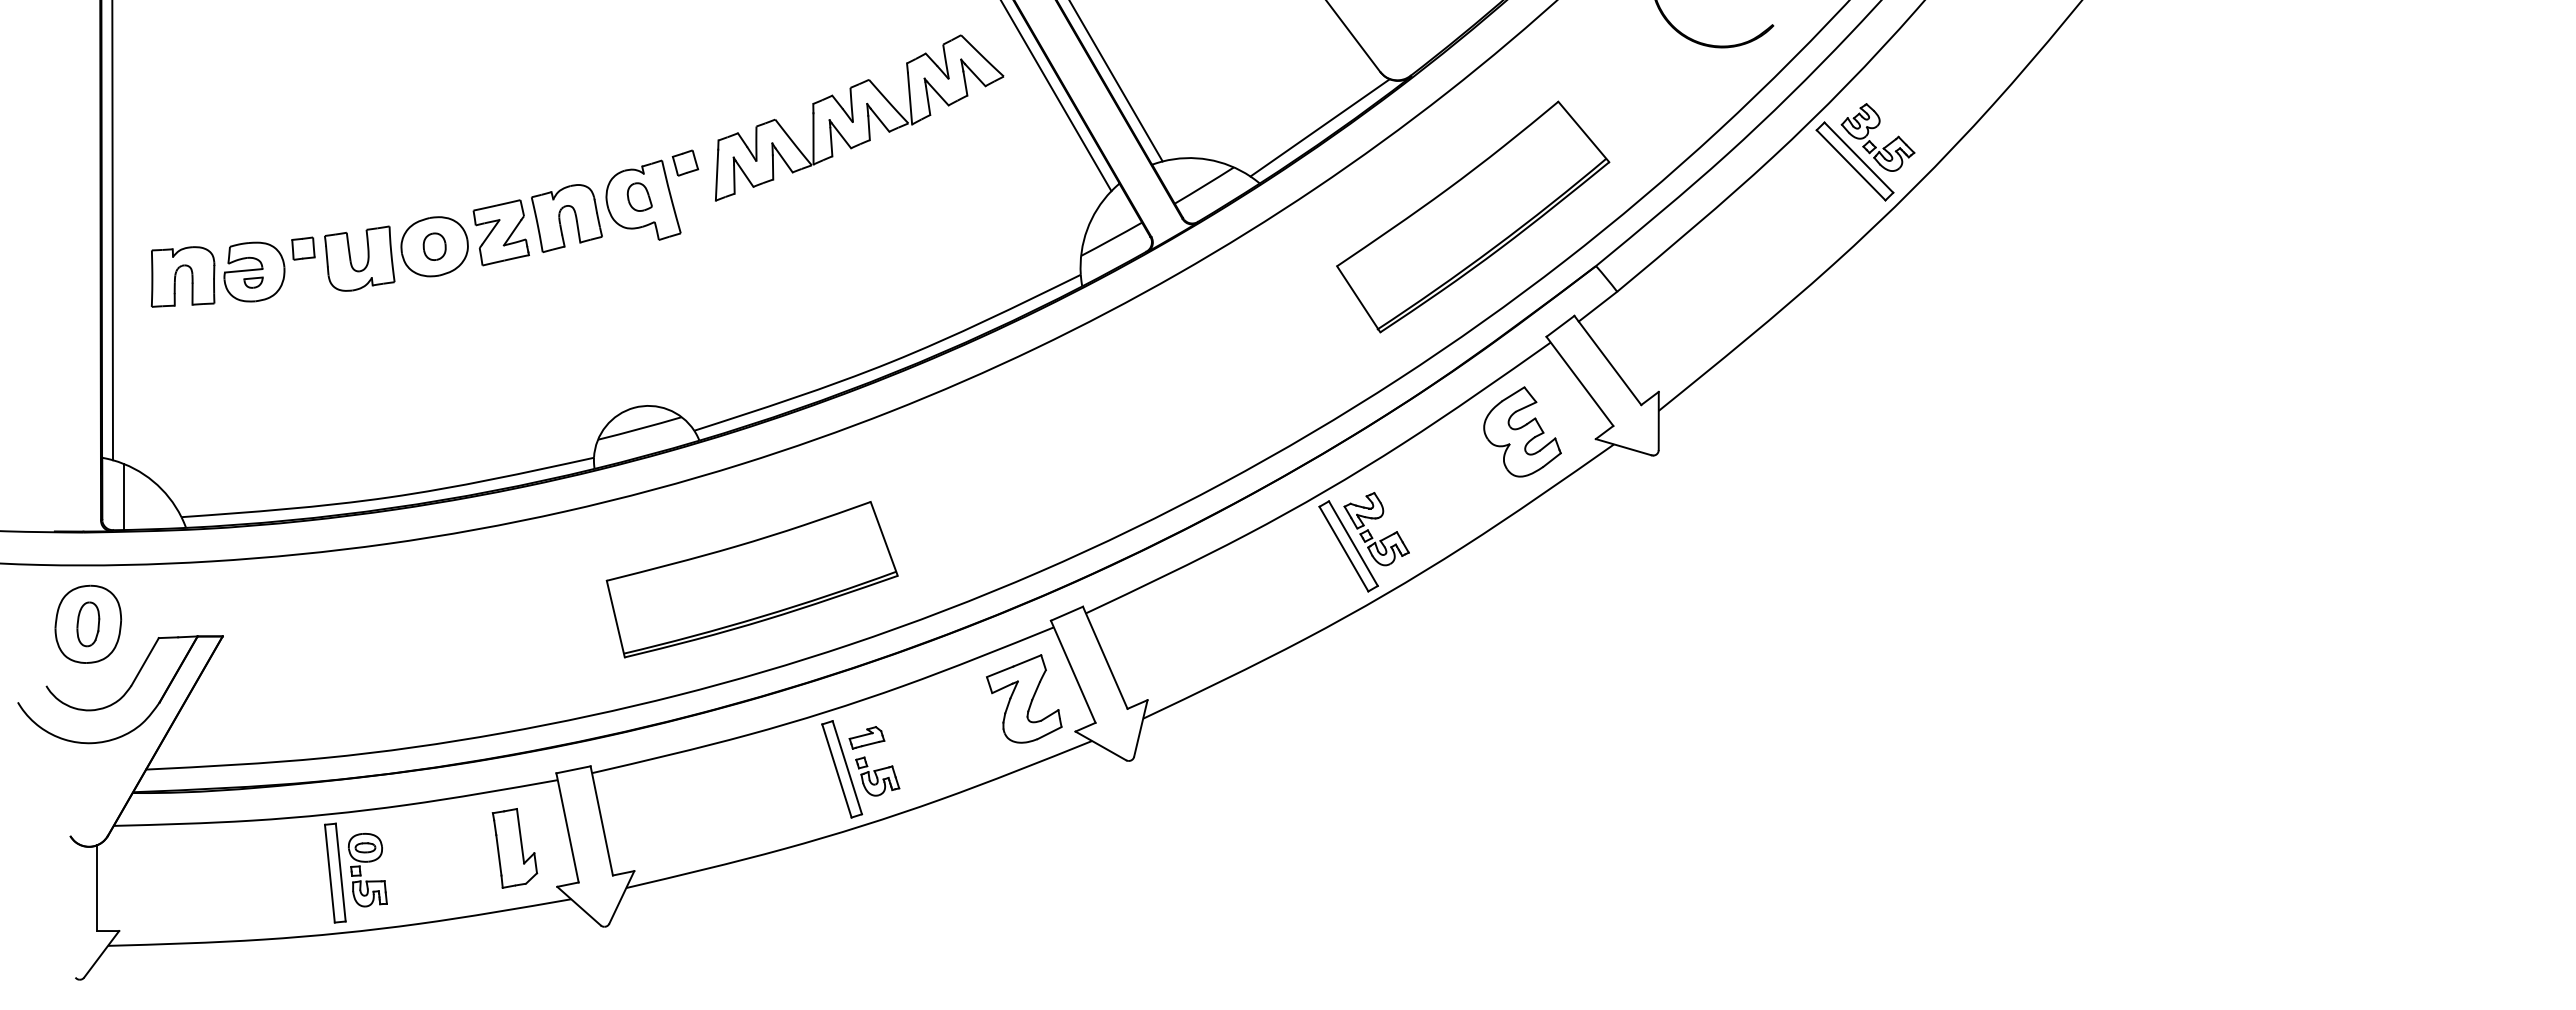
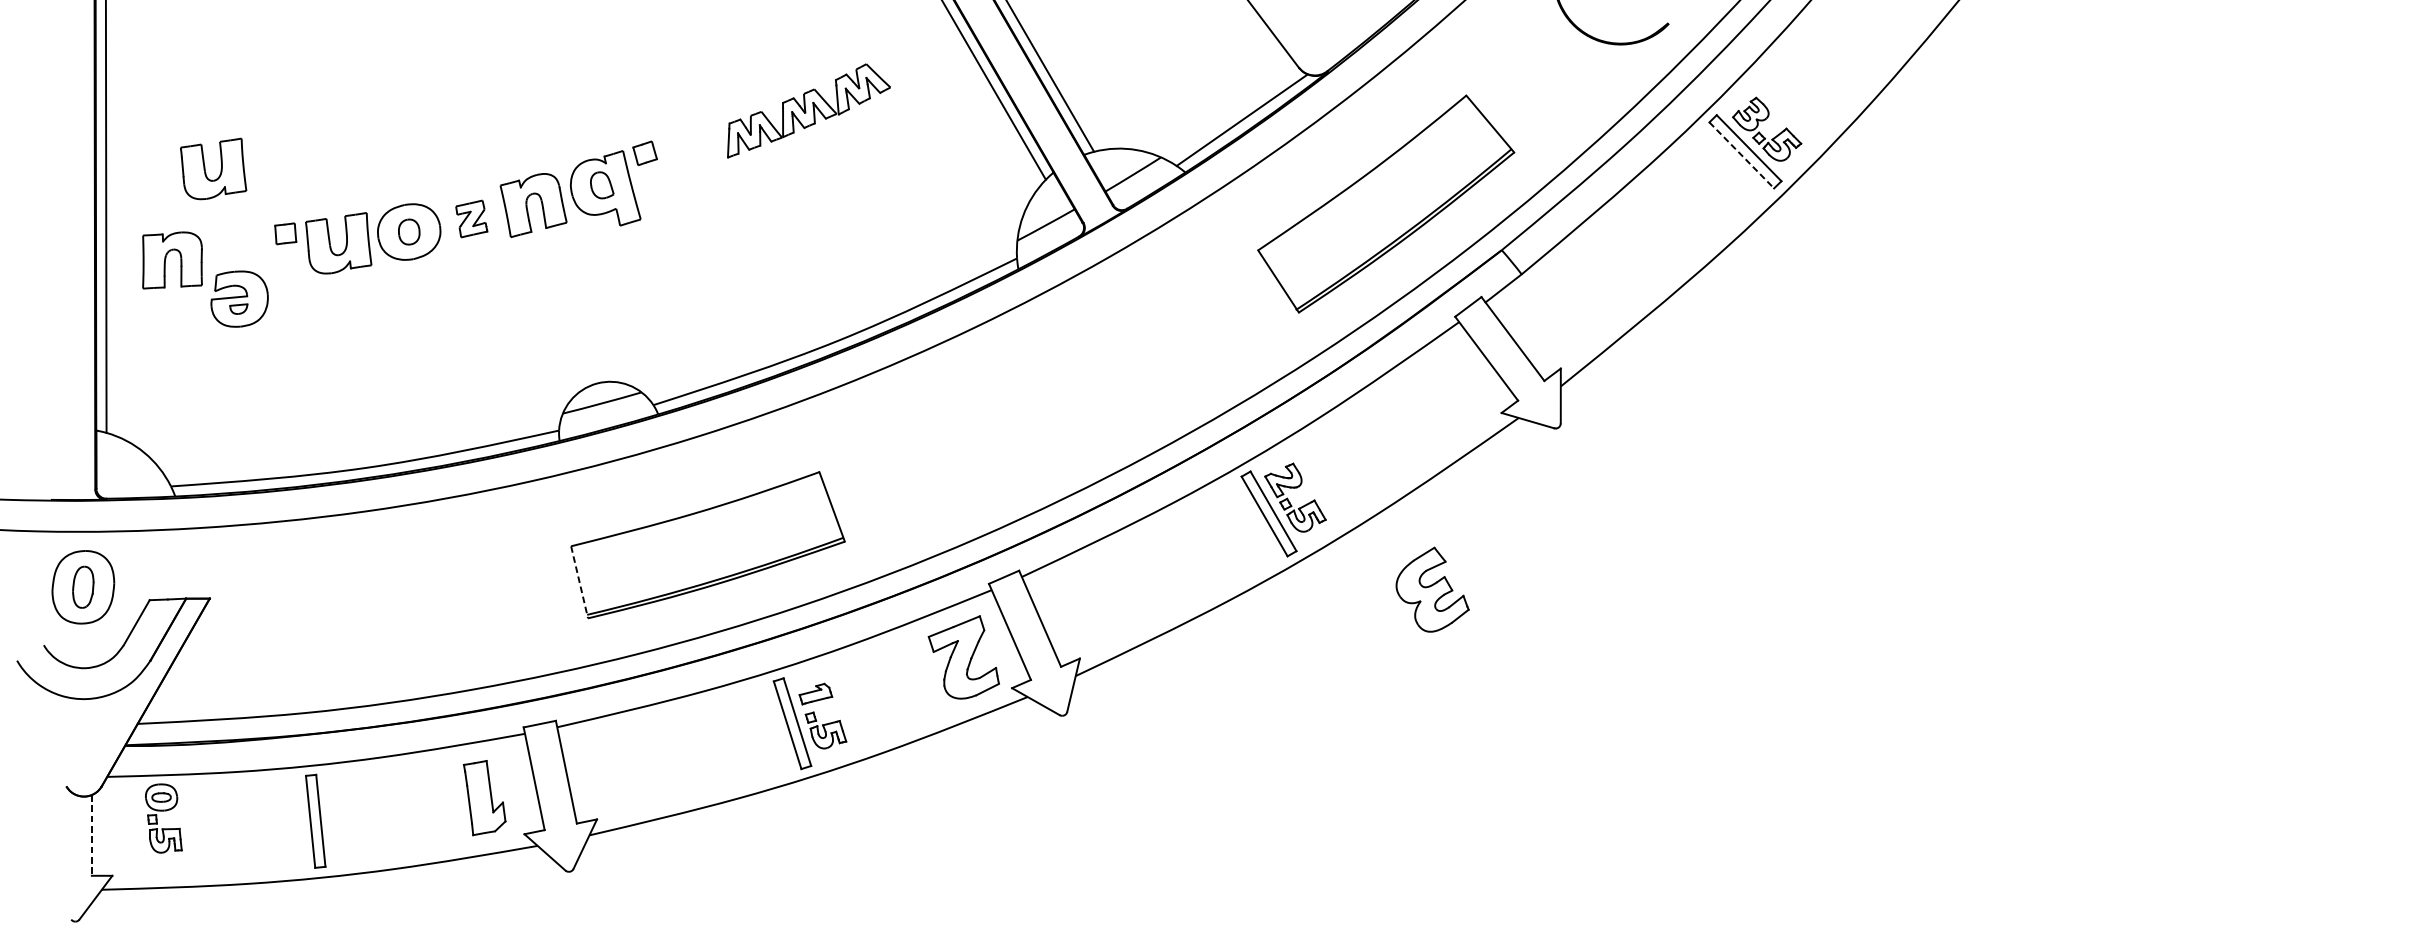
part: (859, 117) -> (808, 110), size x0.6
line: (1851, 165) -> (1742, 155), solid -> dashed
part: (218, 179) -> (205, 168), added
part: (500, 232) -> (471, 218), size x0.6
part: (254, 271) -> (239, 298), moved
part: (1522, 431) -> (1432, 589), moved
line: (124, 497) -> (117, 467), removed
line: (615, 619) -> (579, 582), solid -> dashed
part: (361, 871) -> (157, 819), moved
line: (97, 888) -> (91, 835), solid -> dashed

